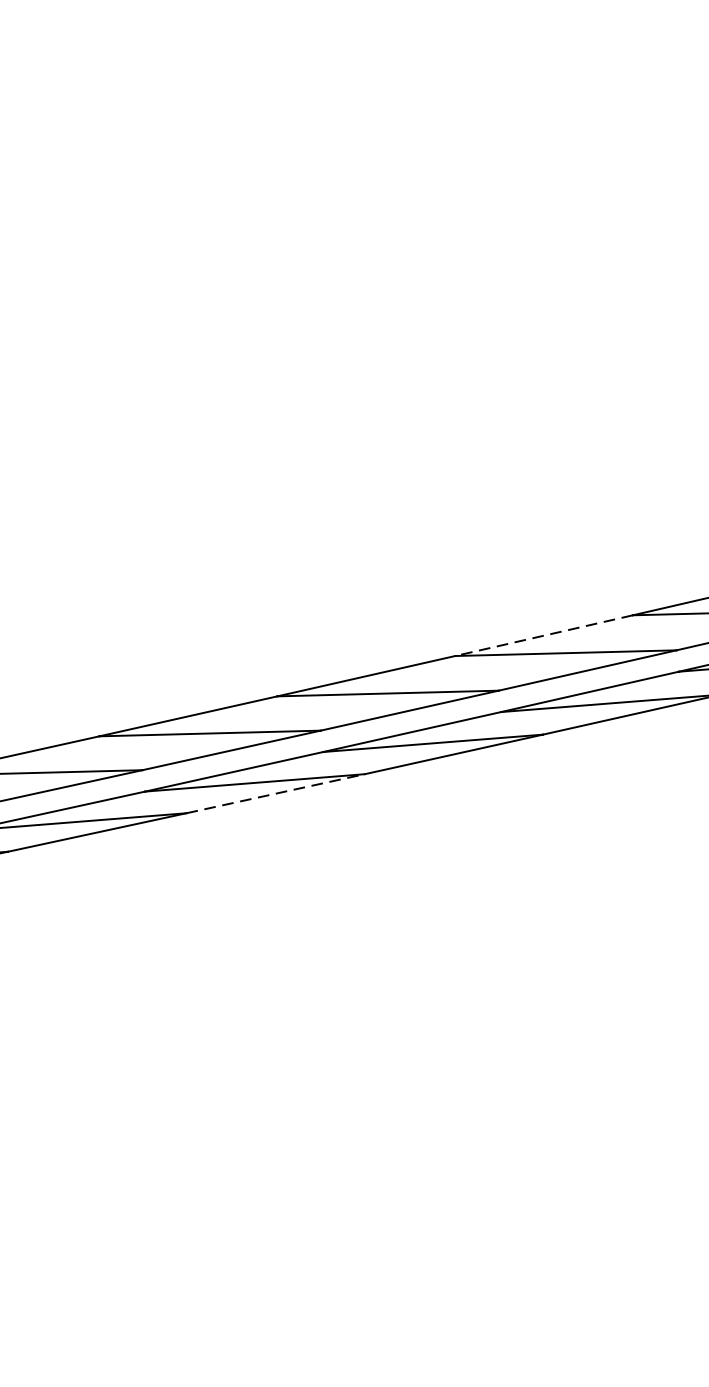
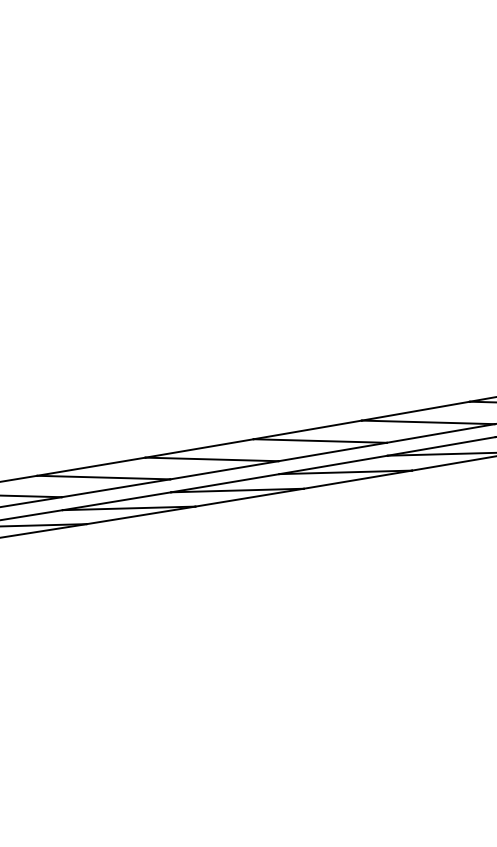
line: (543, 636) -> (415, 411), dashed -> solid
line: (275, 793) -> (249, 497), dashed -> solid

